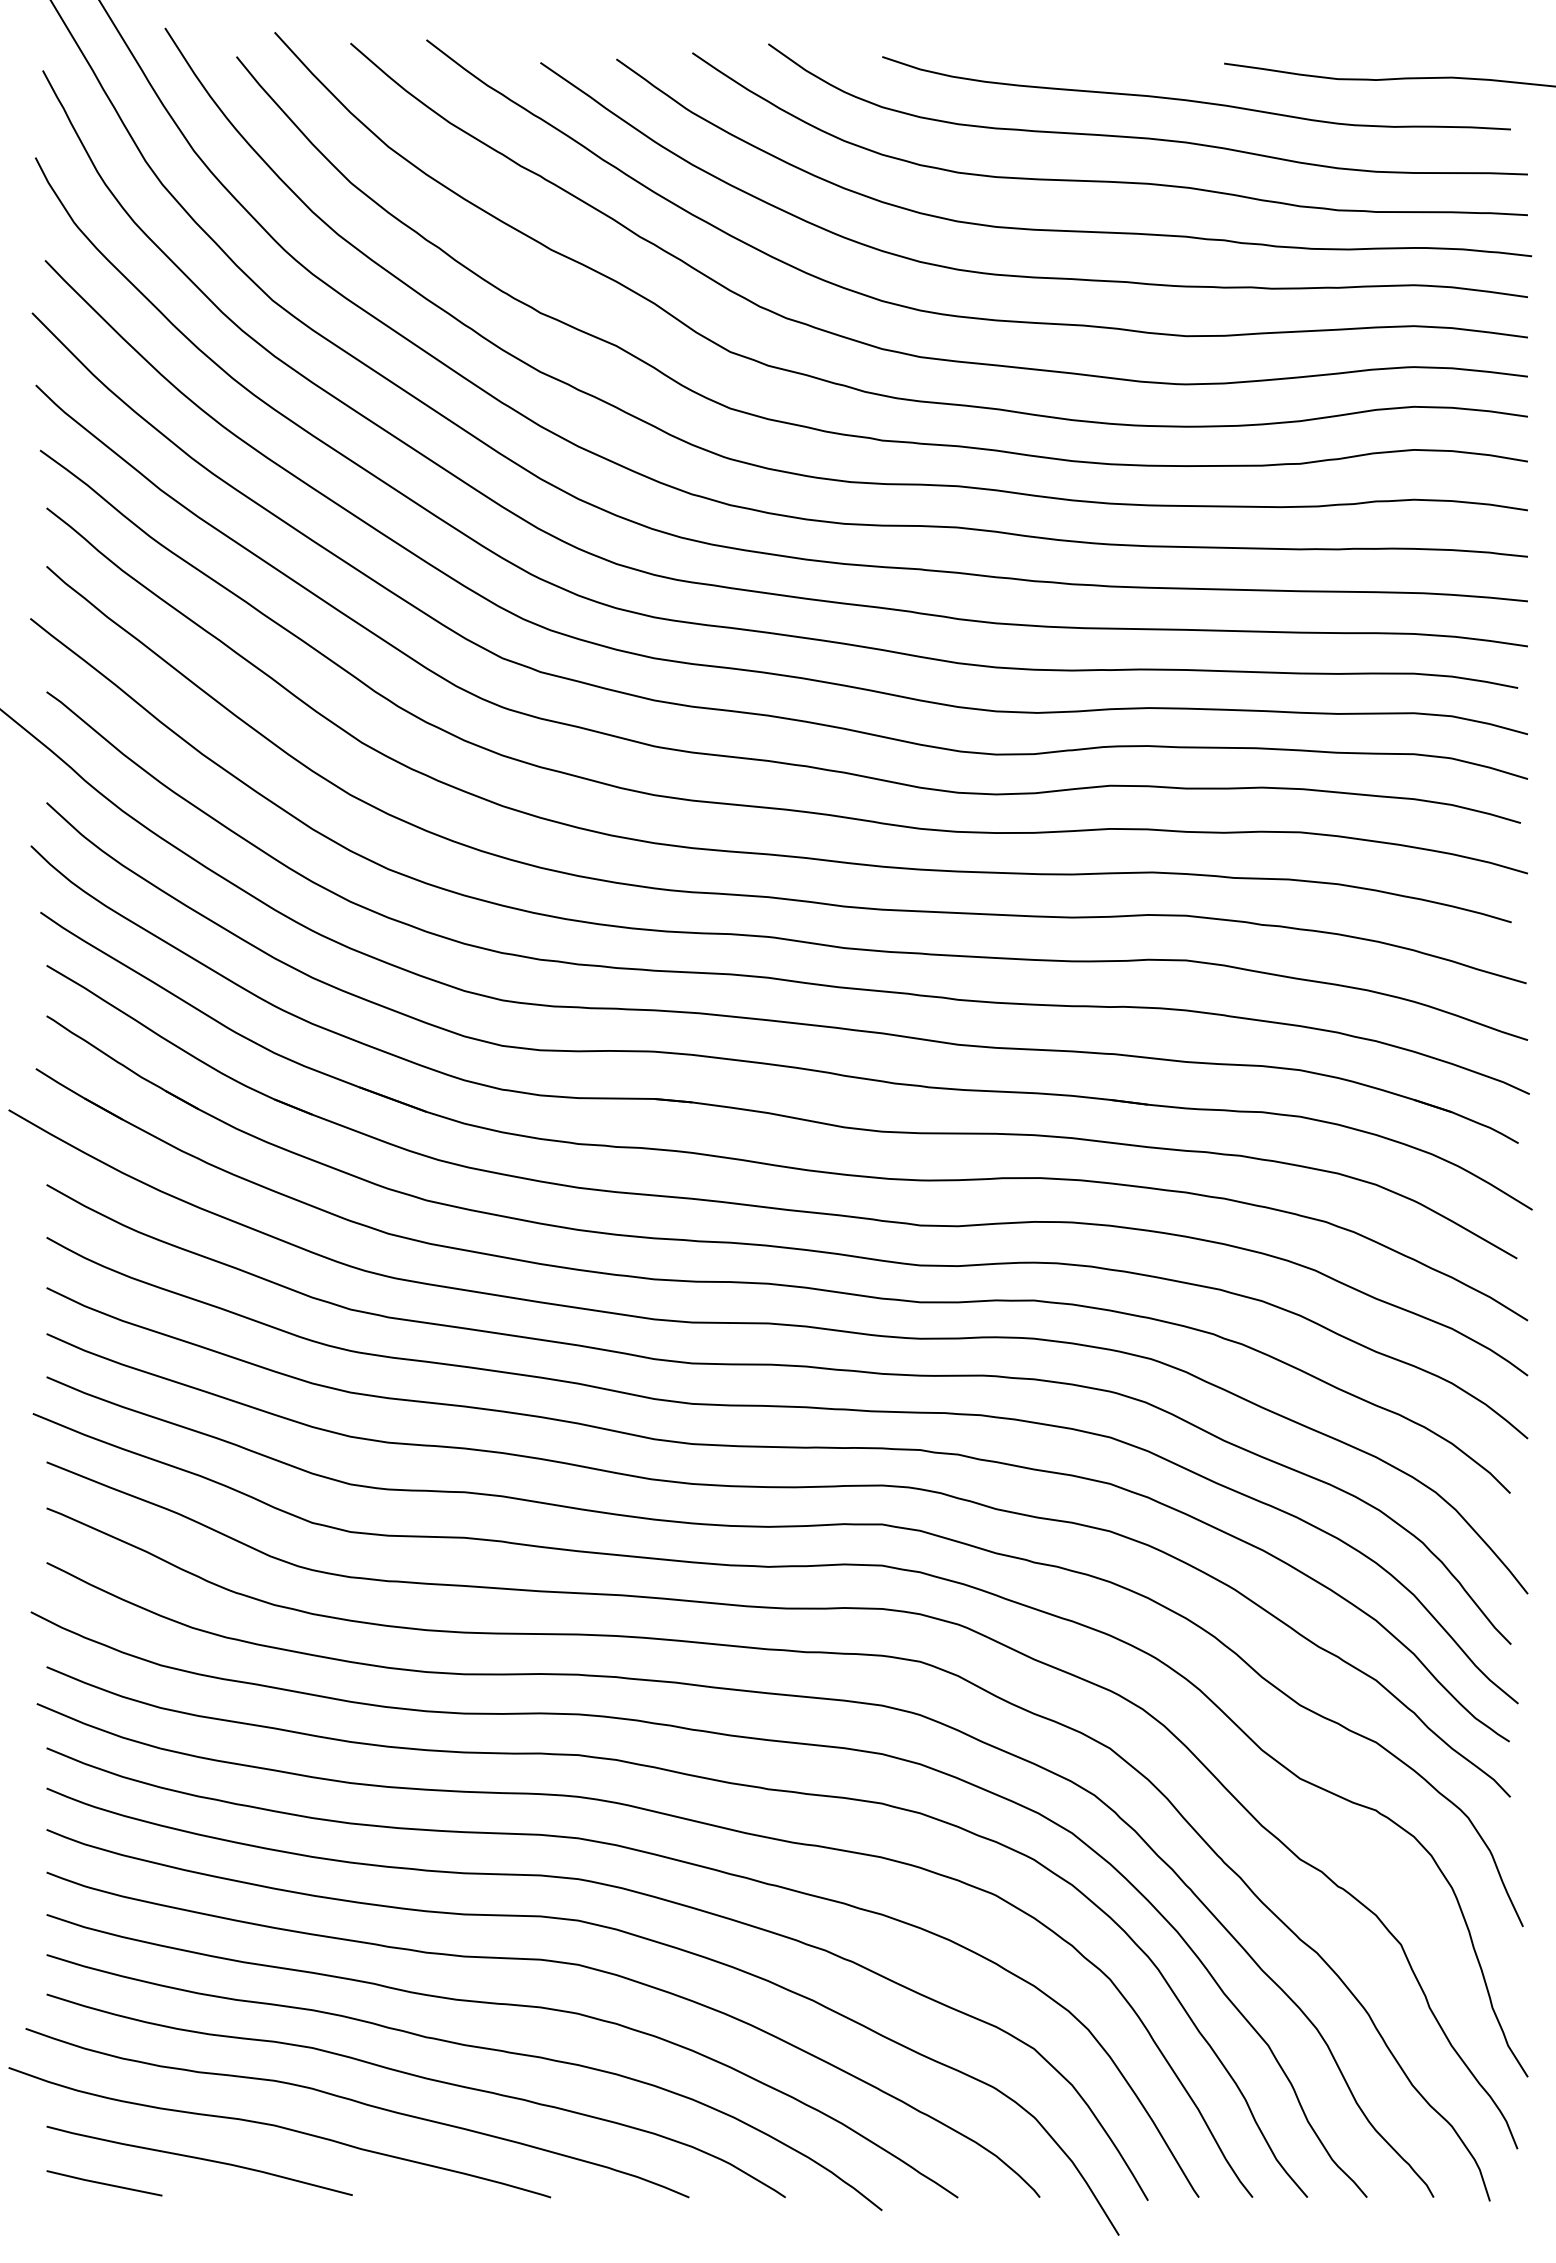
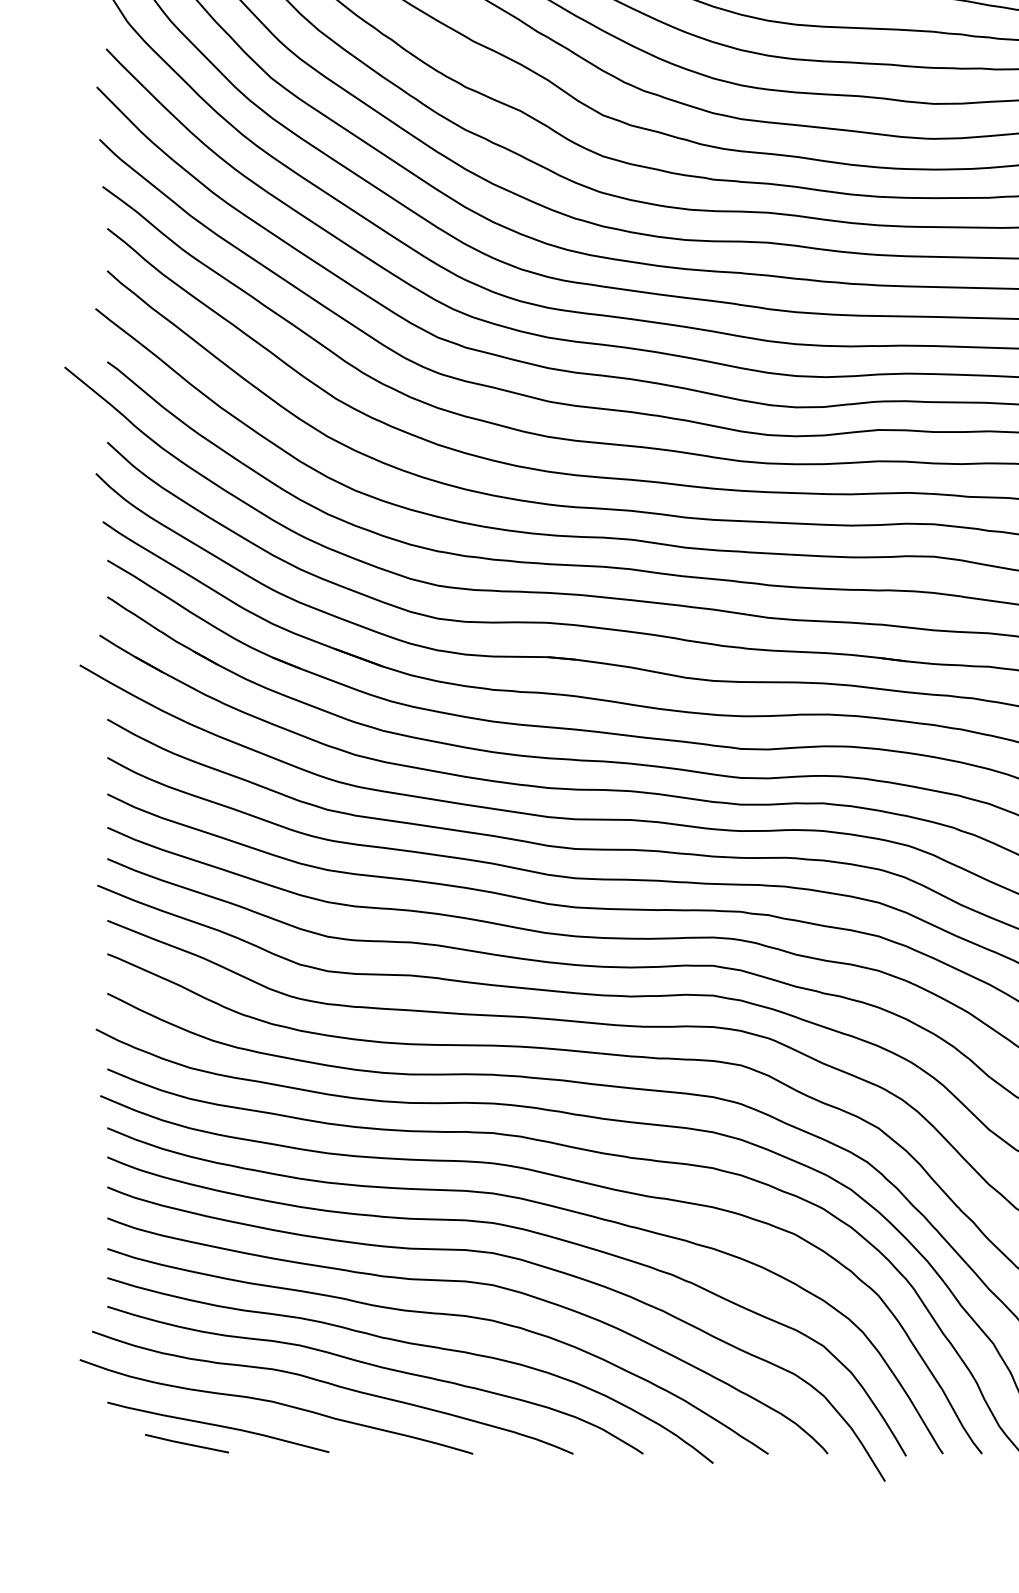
line: (104, 2183) -> (187, 1443), moved

